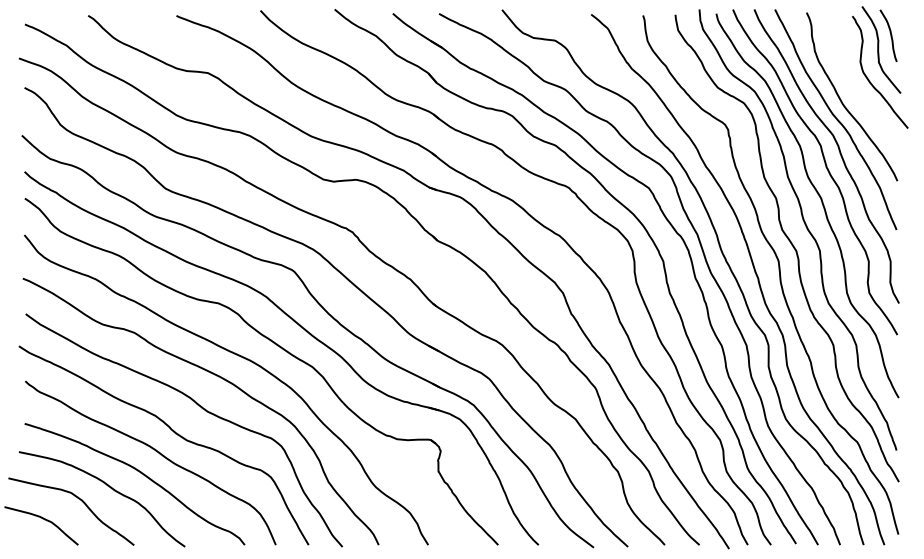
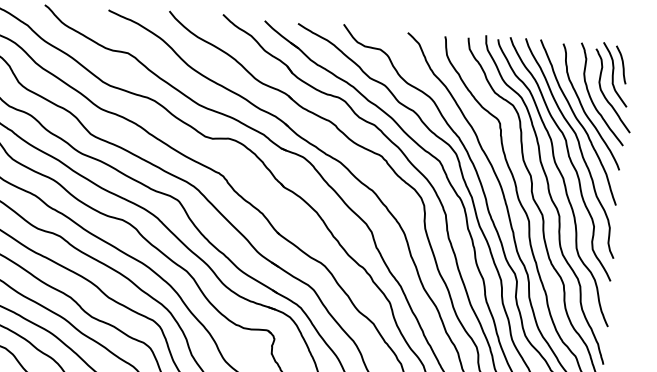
curve: (853, 88) -> (592, 101), added

